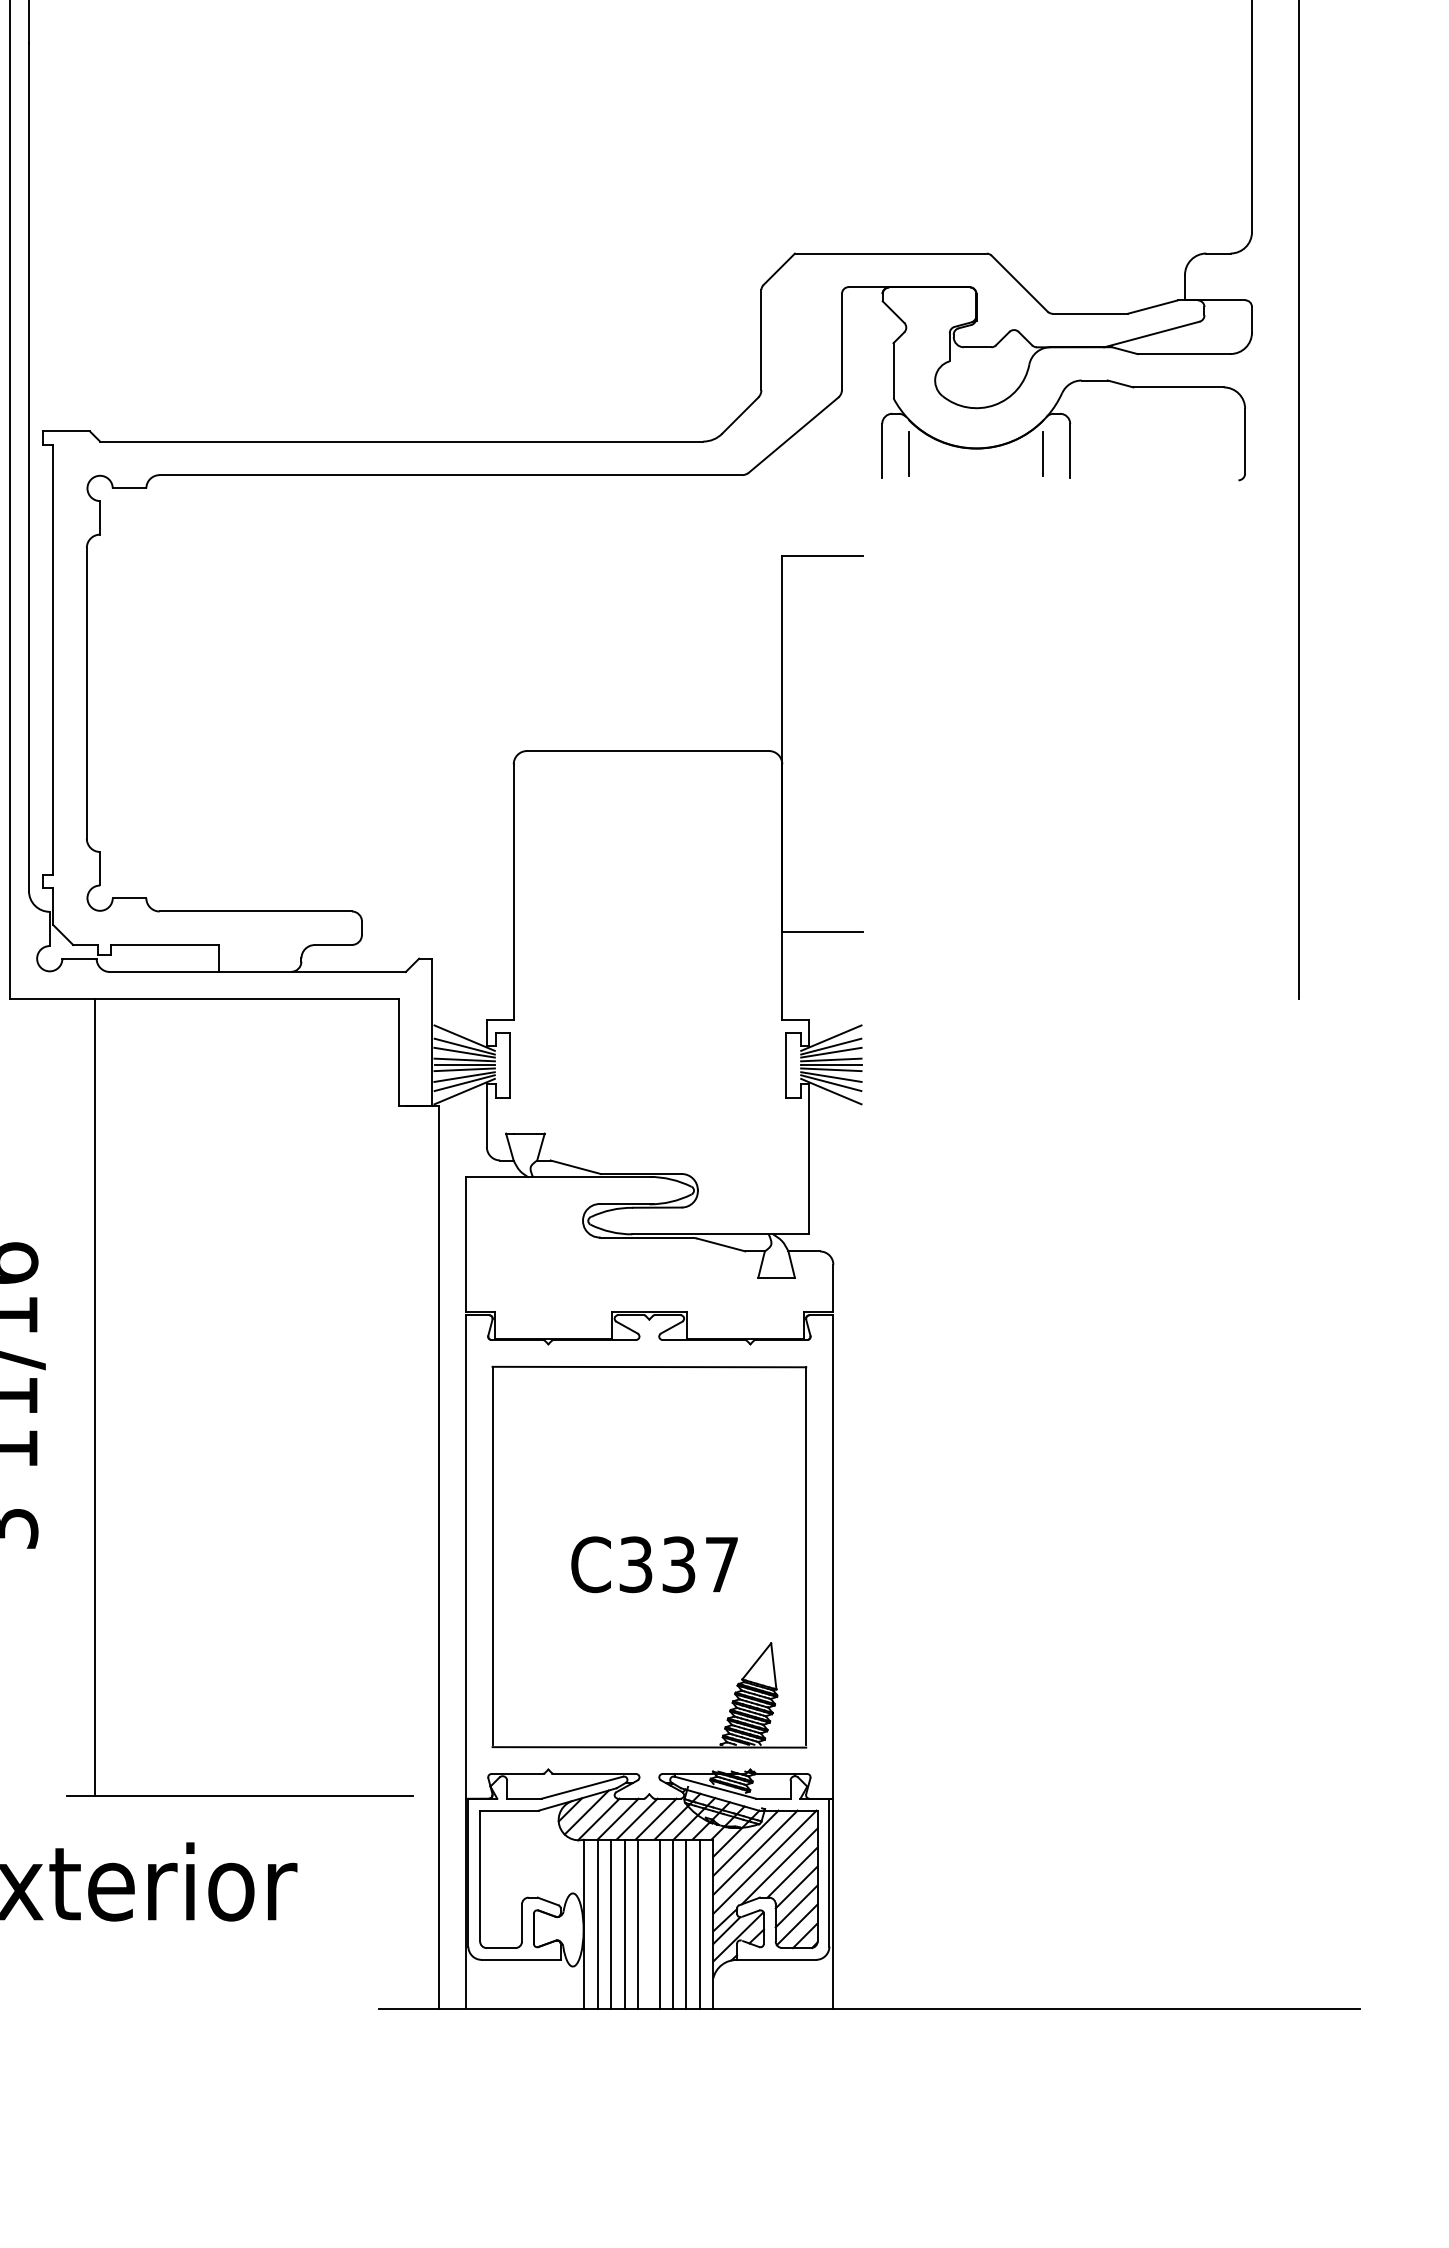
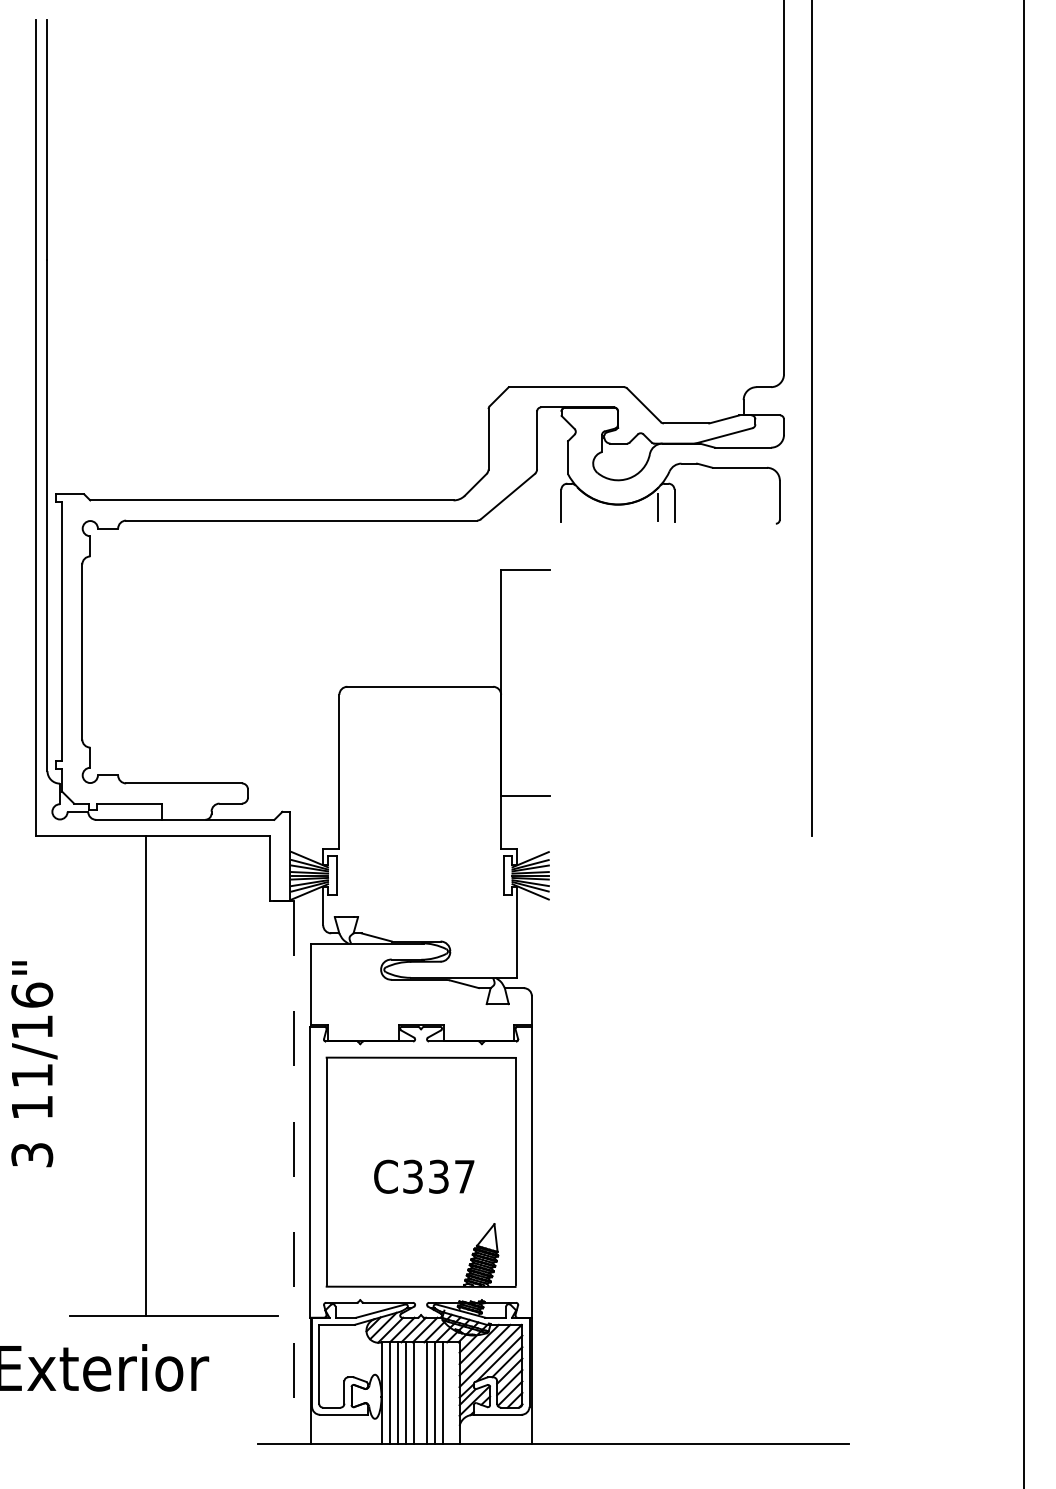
line: (909, 453) -> (577, 507), removed
line: (95, 1398) -> (145, 1076), moved
line: (439, 1557) -> (294, 1172), solid -> dashed
line: (699, 1924) -> (451, 1393), removed

